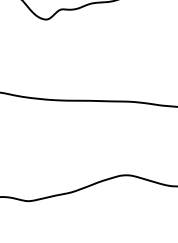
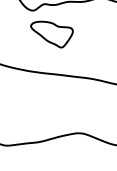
part: (74, 48) -> (51, 34), added

